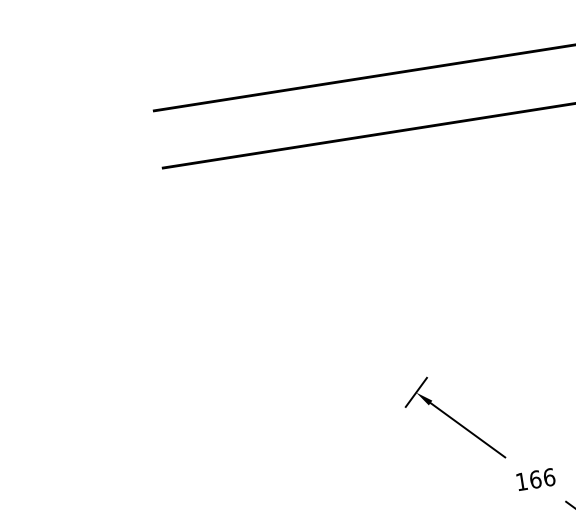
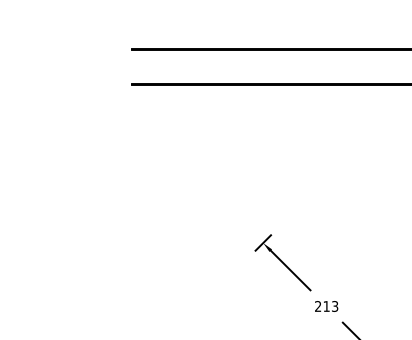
text: (535, 479) -> (326, 306), 166 -> 213

